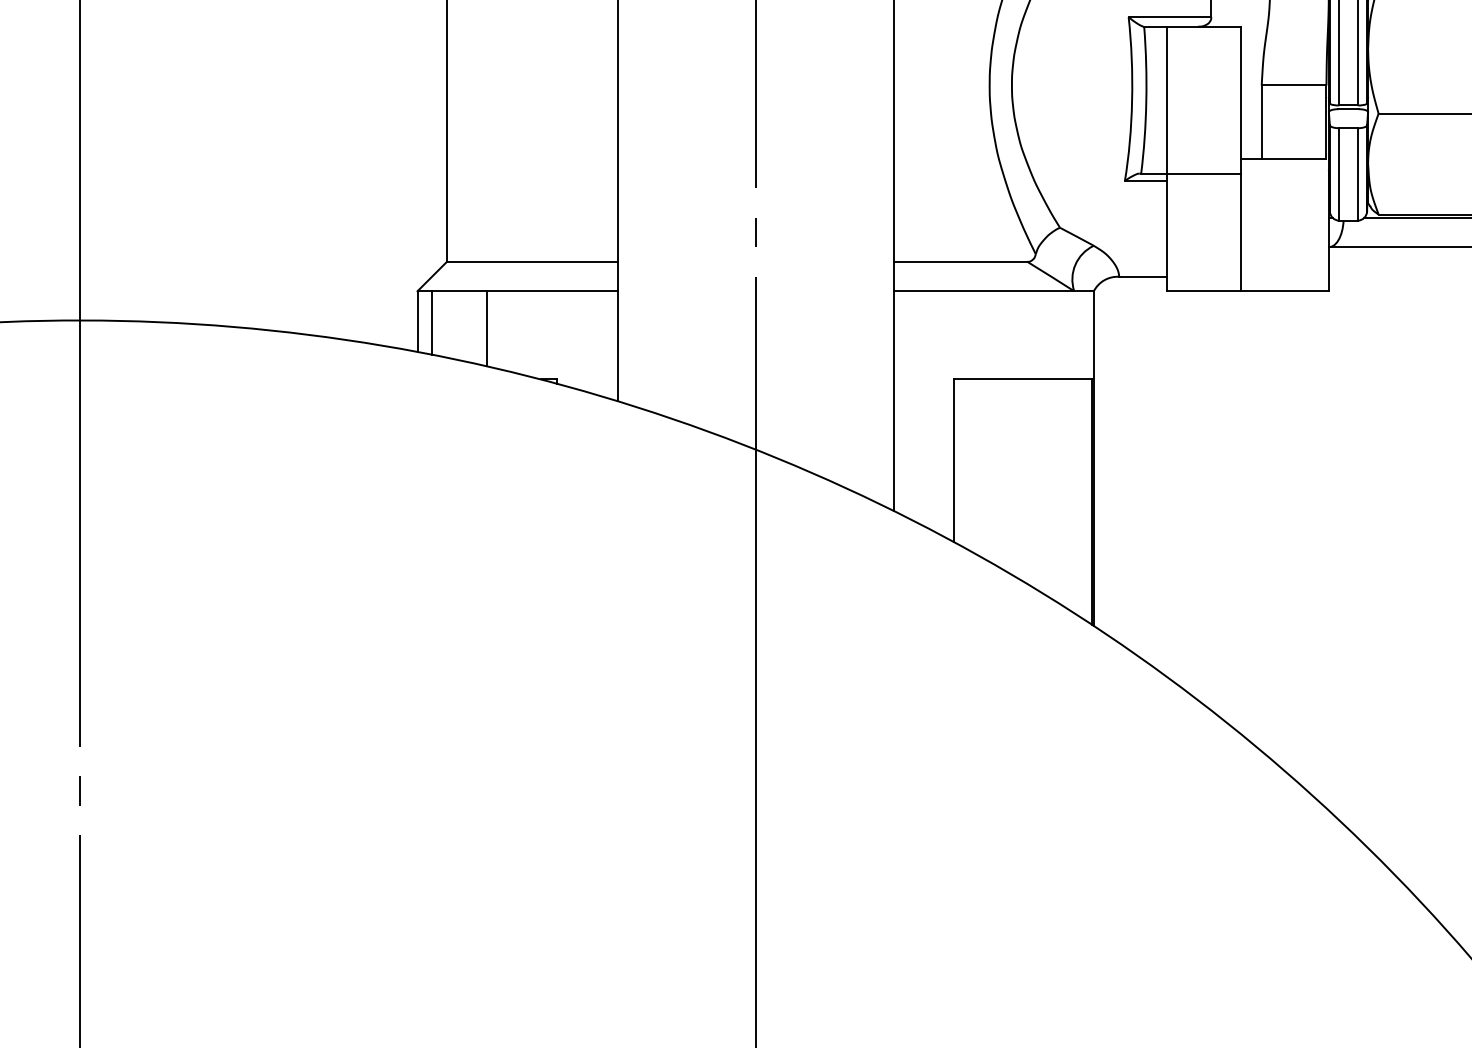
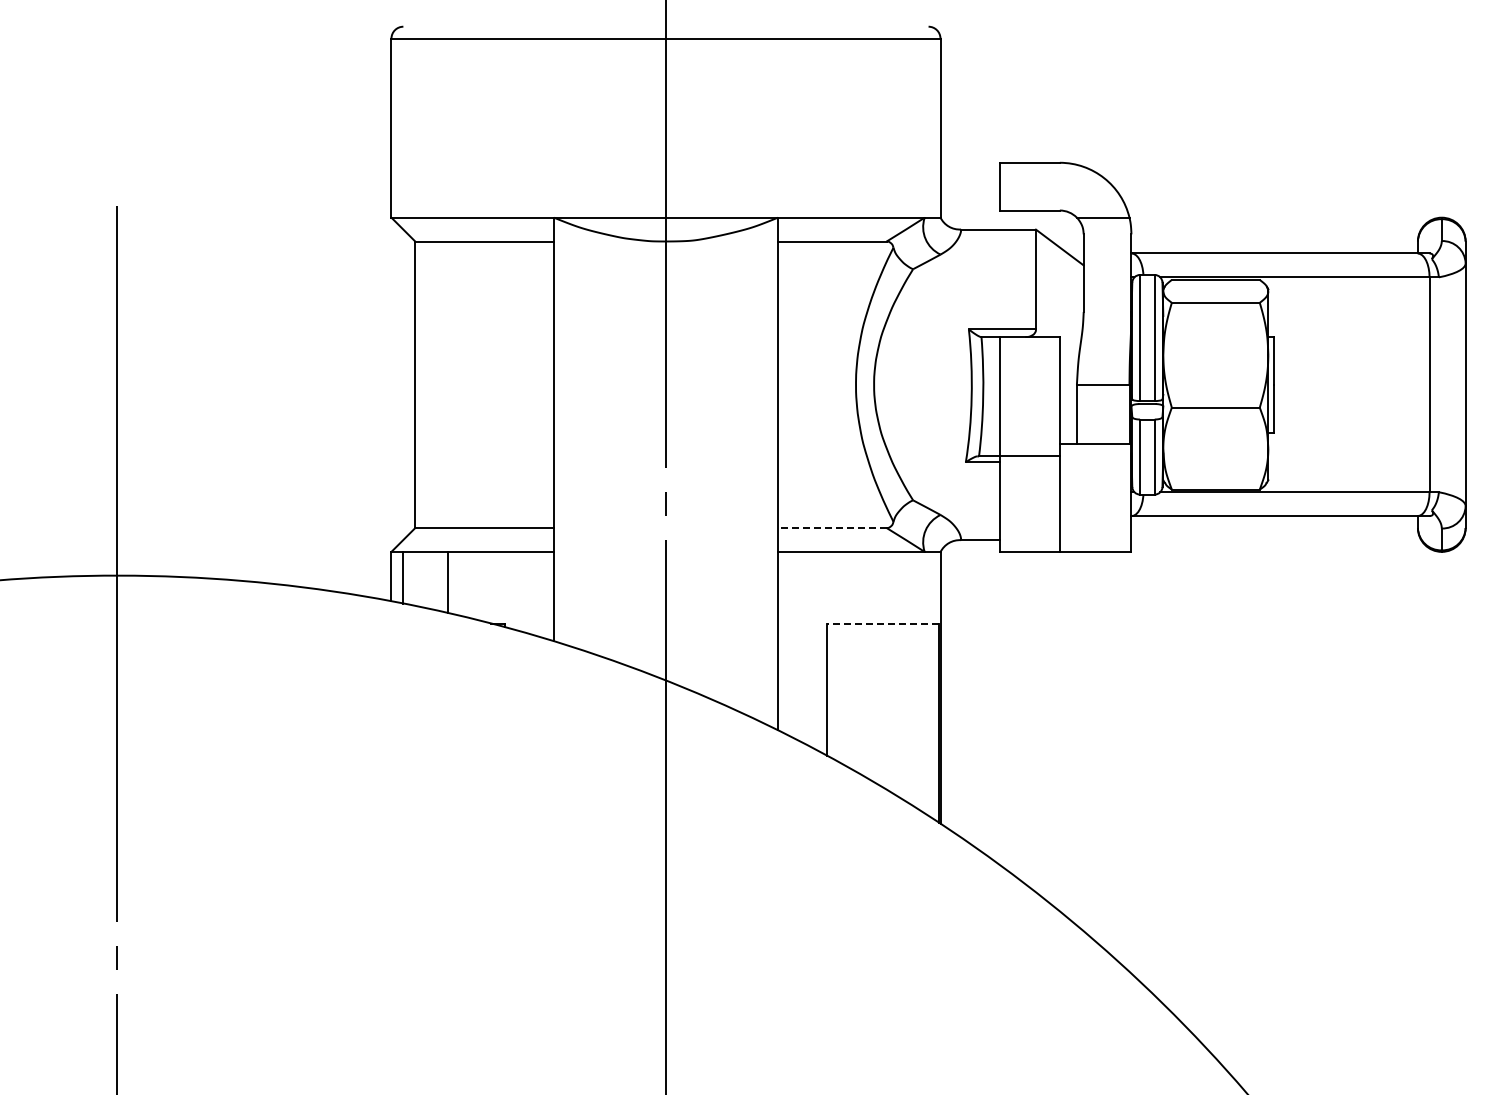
line: (959, 262) -> (831, 528), solid -> dashed
line: (1023, 379) -> (883, 623), solid -> dashed

